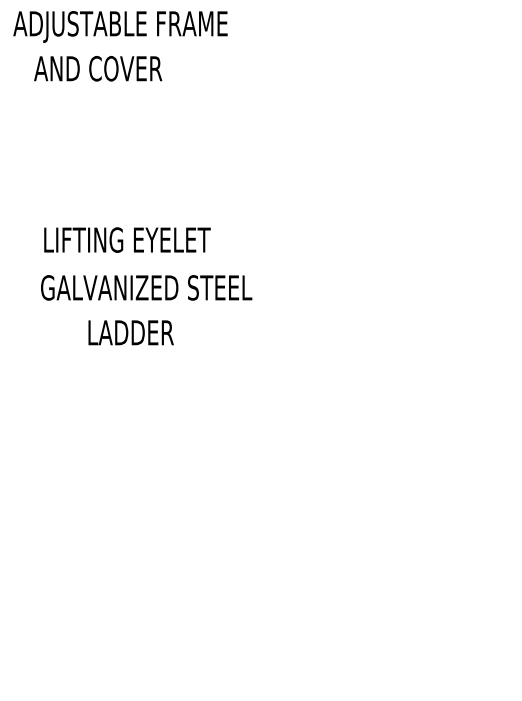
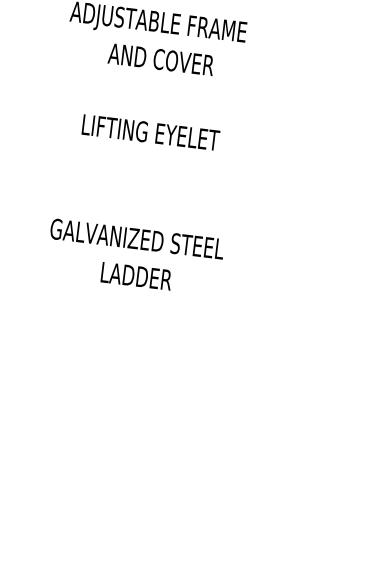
text: (98, 68) -> (161, 59), moved
text: (127, 239) -> (151, 132), moved
text: (146, 287) -> (137, 238), moved

